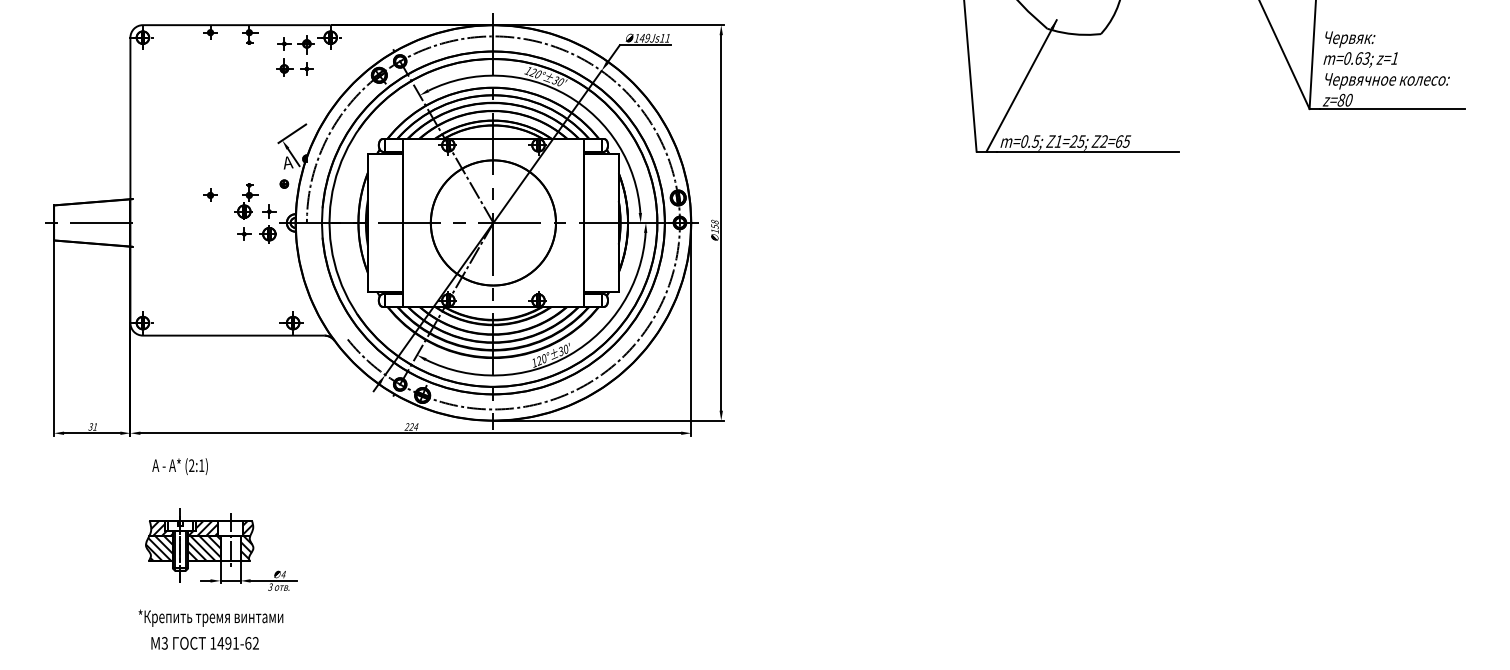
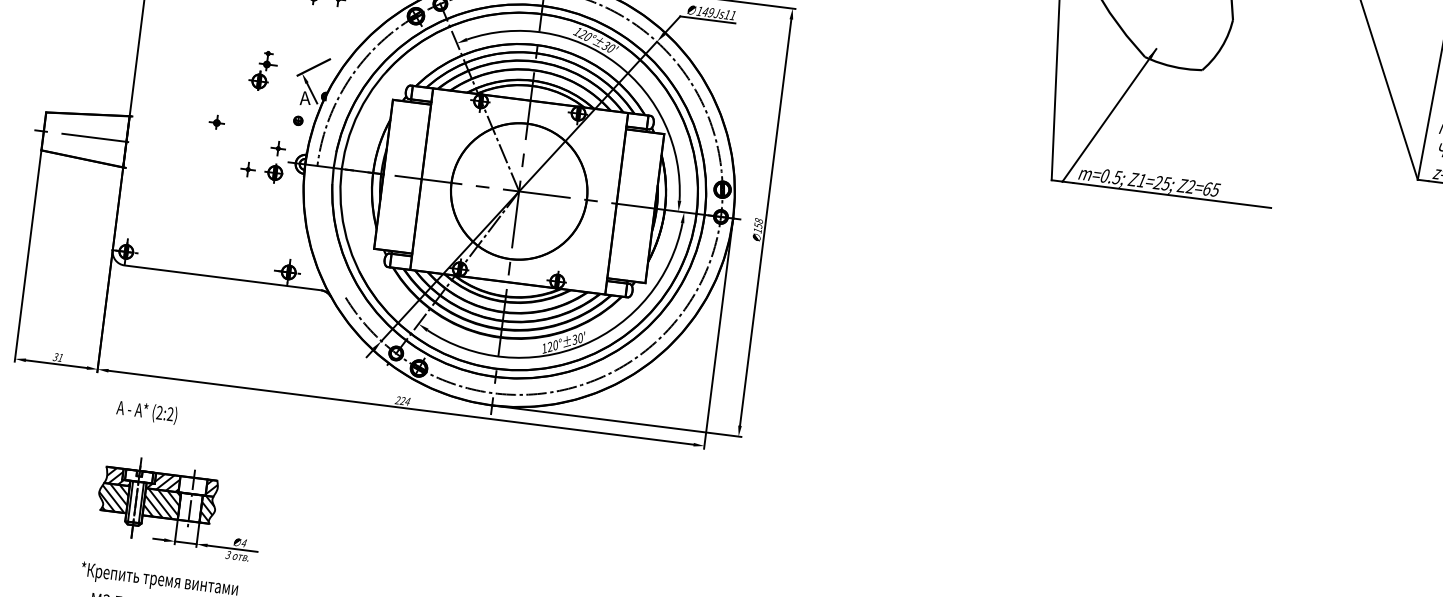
part: (246, 201) -> (263, 70), moved
text: (201, 465) -> (170, 413), (2:1) -> (2:2)

